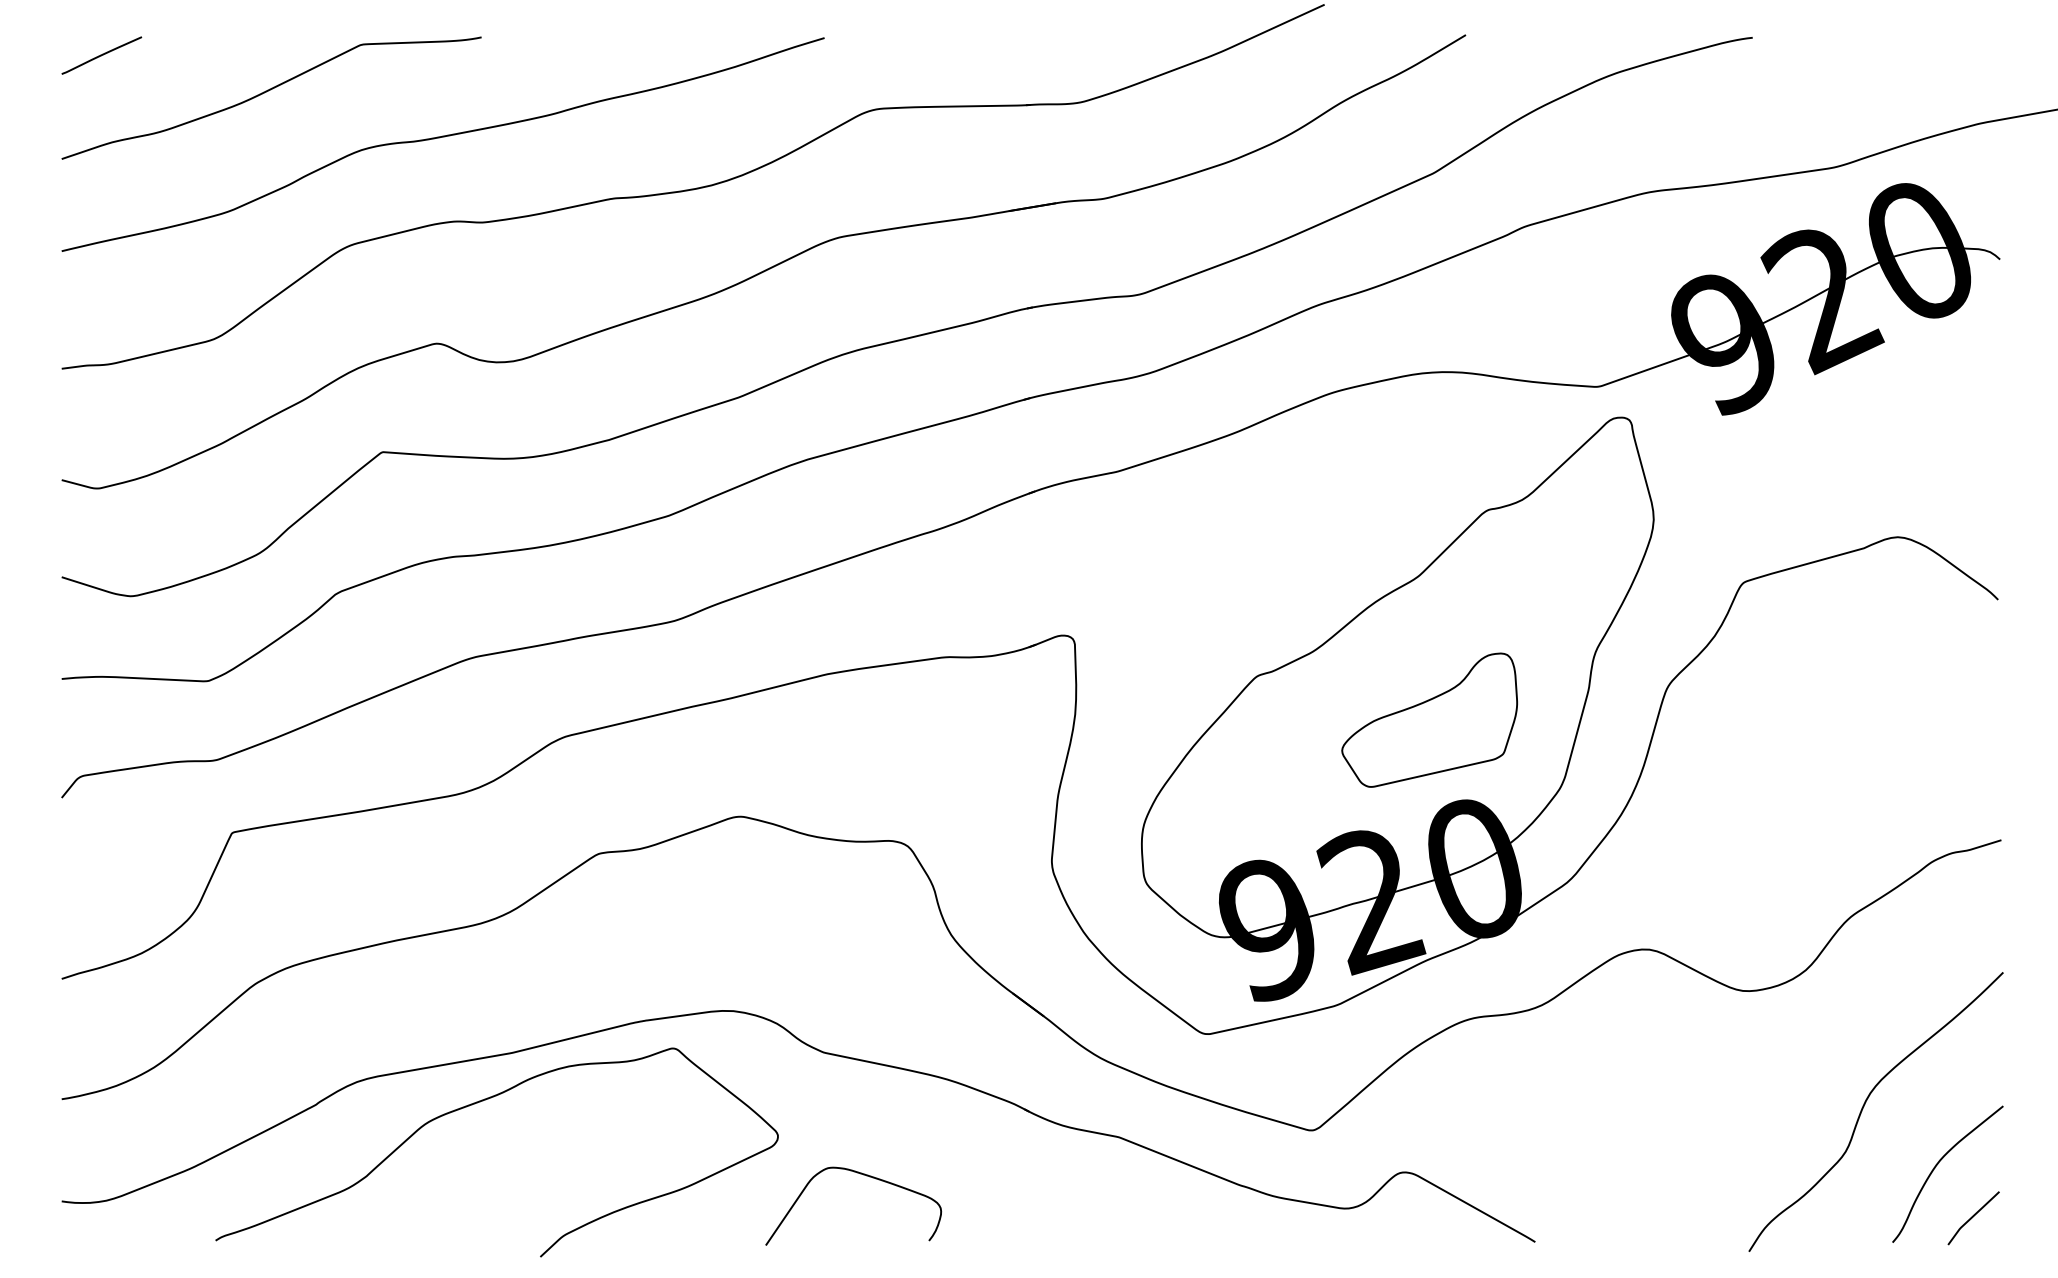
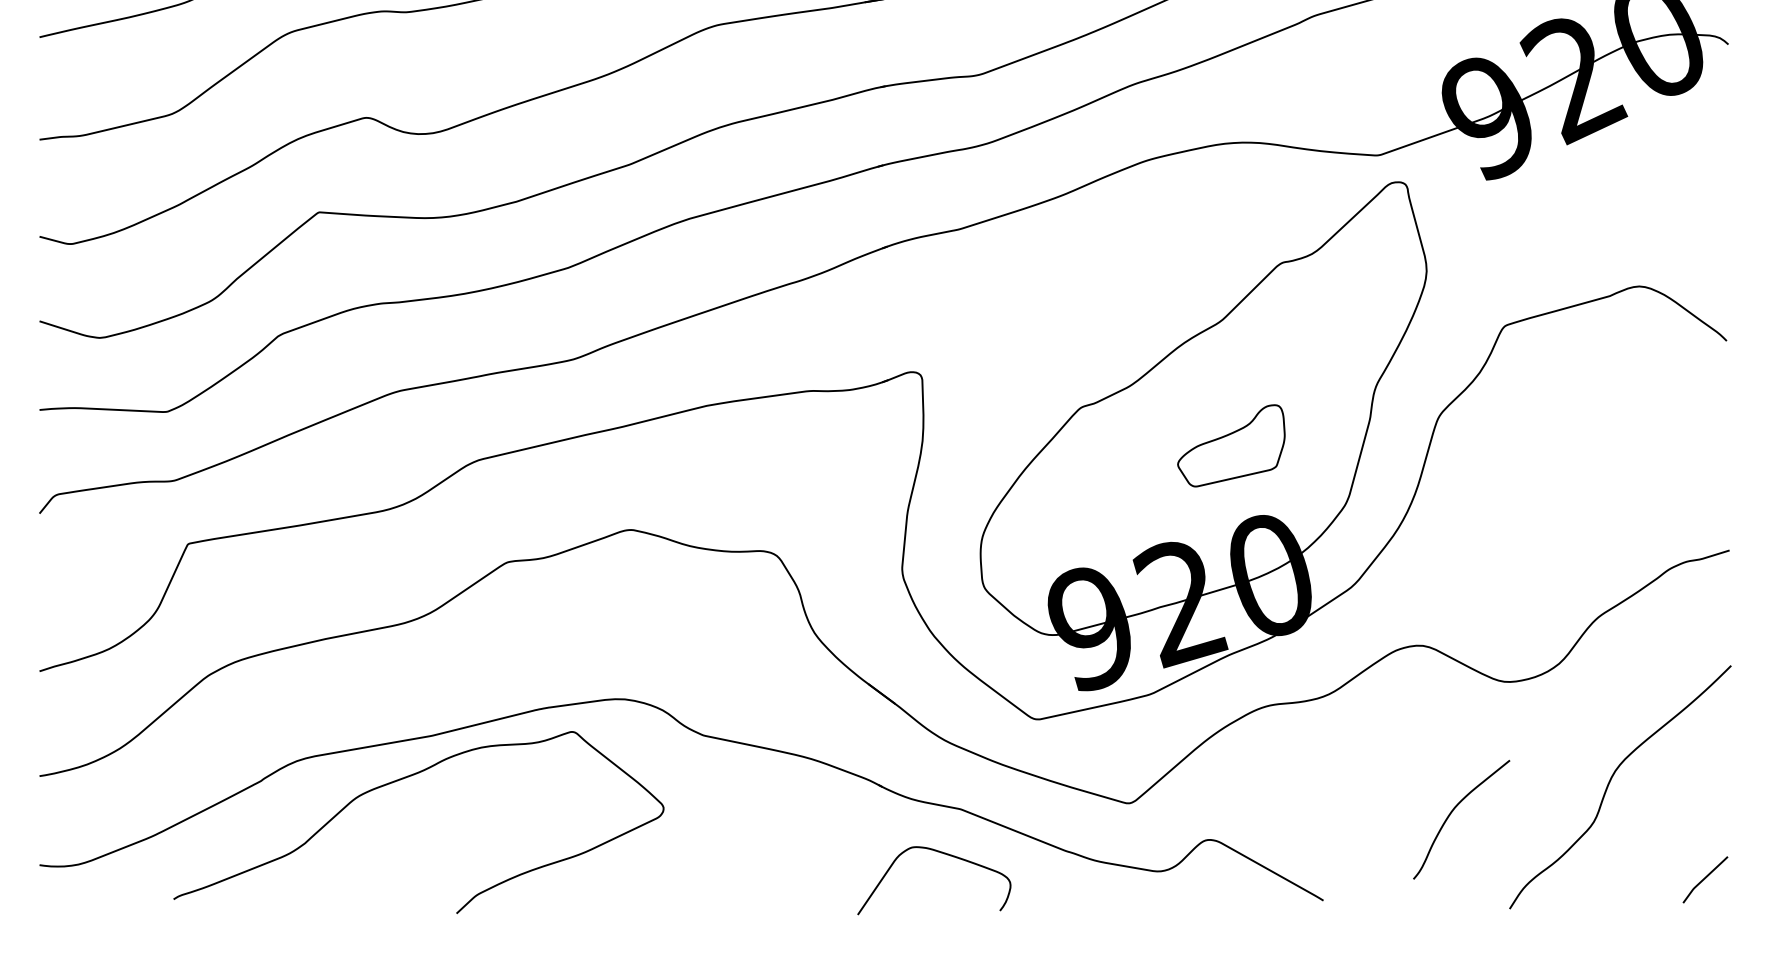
part: (1429, 719) -> (1231, 445), size x0.7
curve: (1938, 1164) -> (1453, 811), moved
curve: (863, 1175) -> (942, 853), moved

